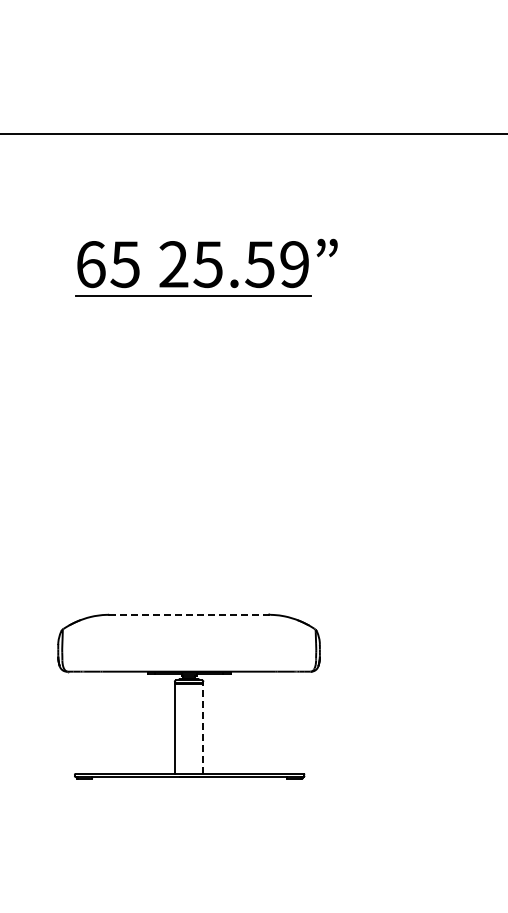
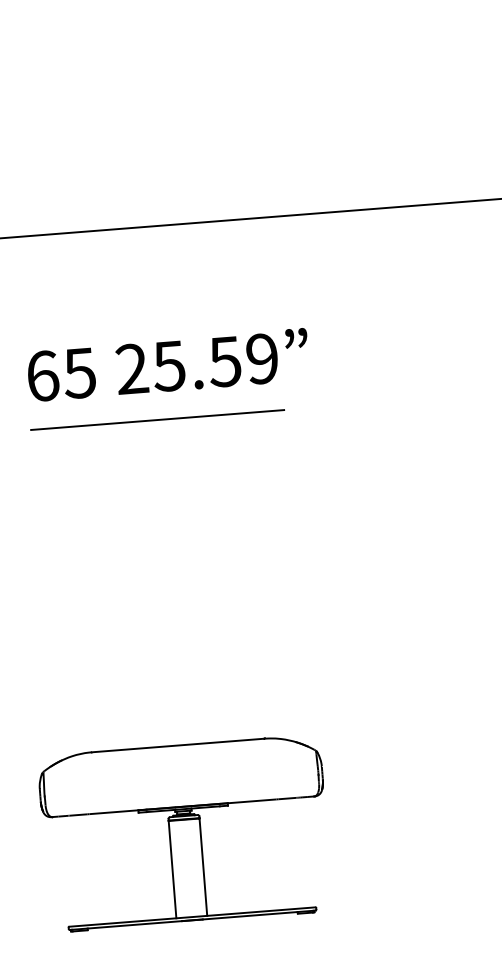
line: (193, 295) -> (157, 419), moved
line: (189, 614) -> (178, 745), dashed -> solid
line: (203, 728) -> (203, 866), dashed -> solid

